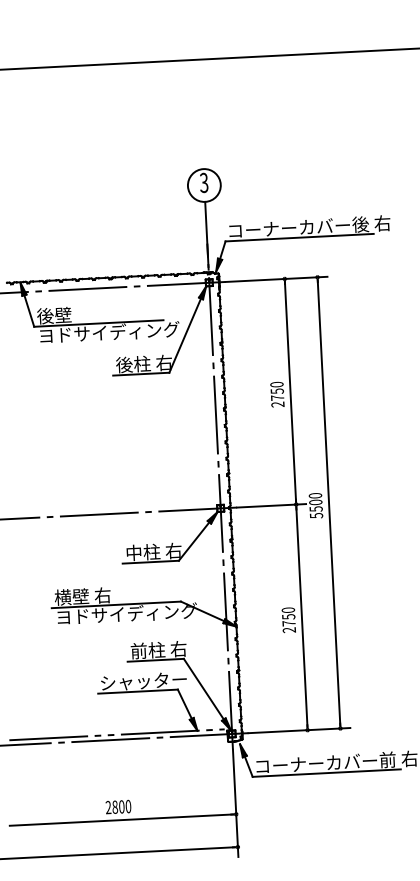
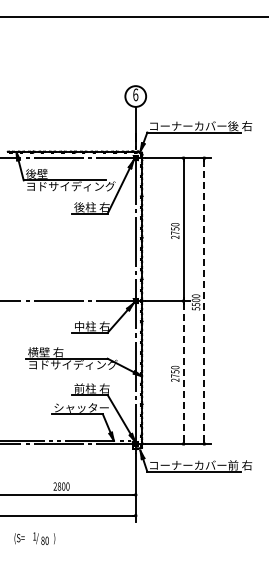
text: (203, 182) -> (135, 94), 3 -> 6
line: (329, 503) -> (204, 301), solid -> dashed
line: (301, 617) -> (183, 372), solid -> dashed

